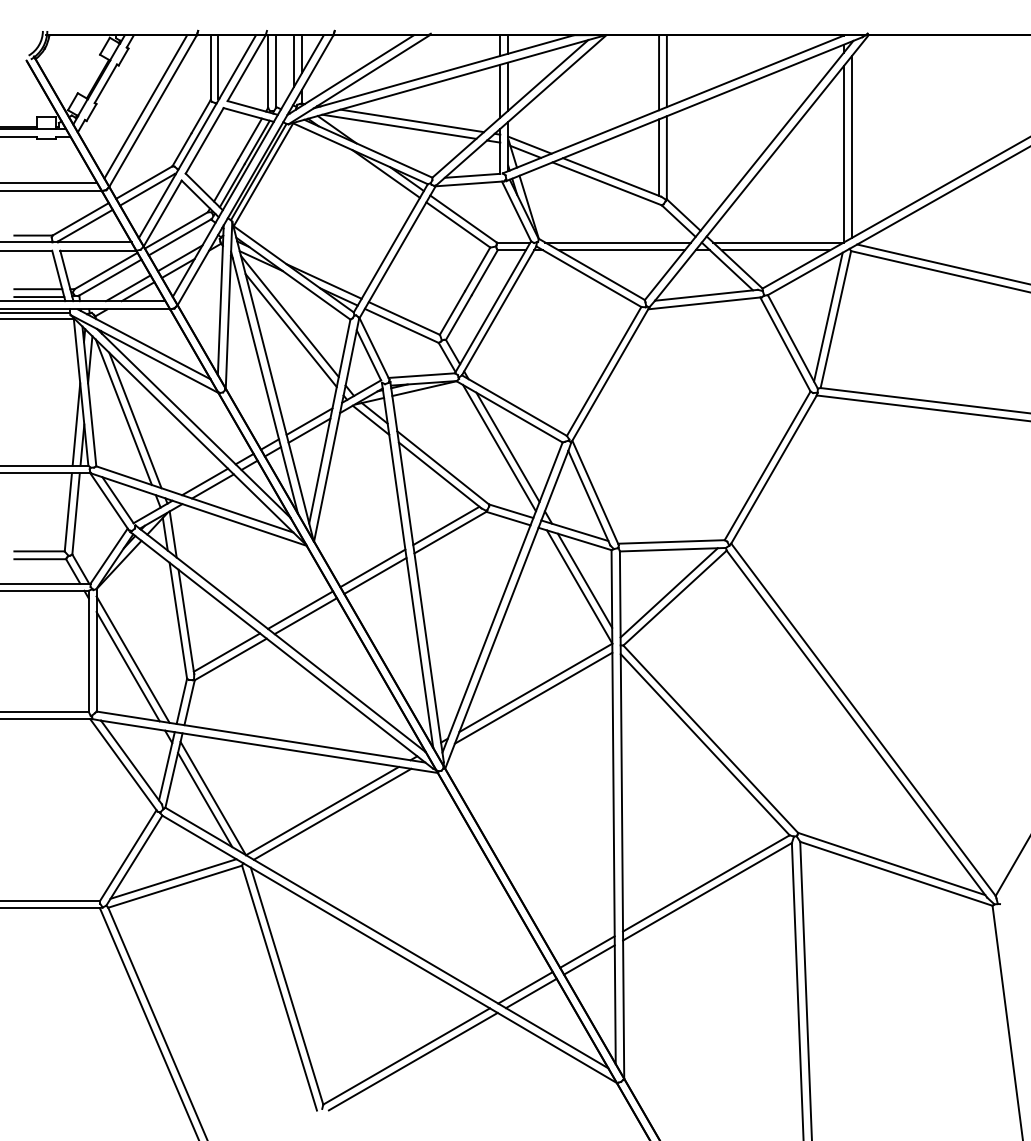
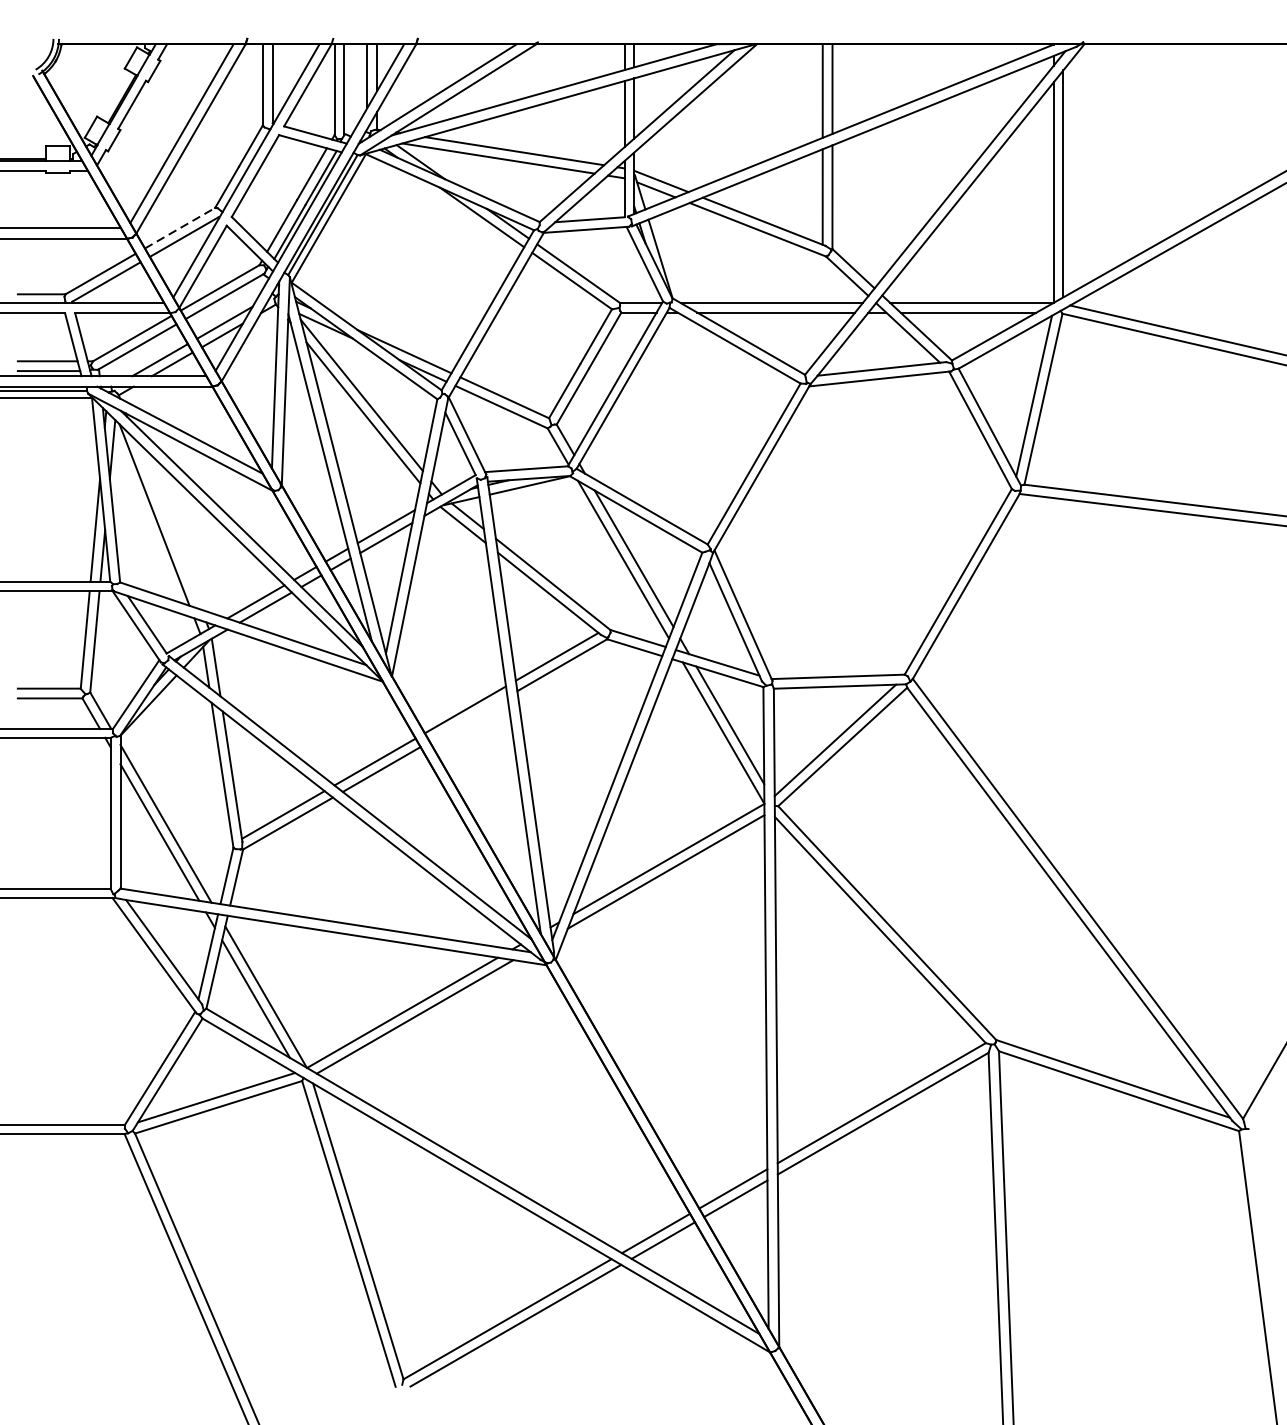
line: (144, 182) -> (180, 228), solid -> dashed
line: (135, 420) -> (169, 525), removed
line: (375, 575) -> (468, 718), removed

